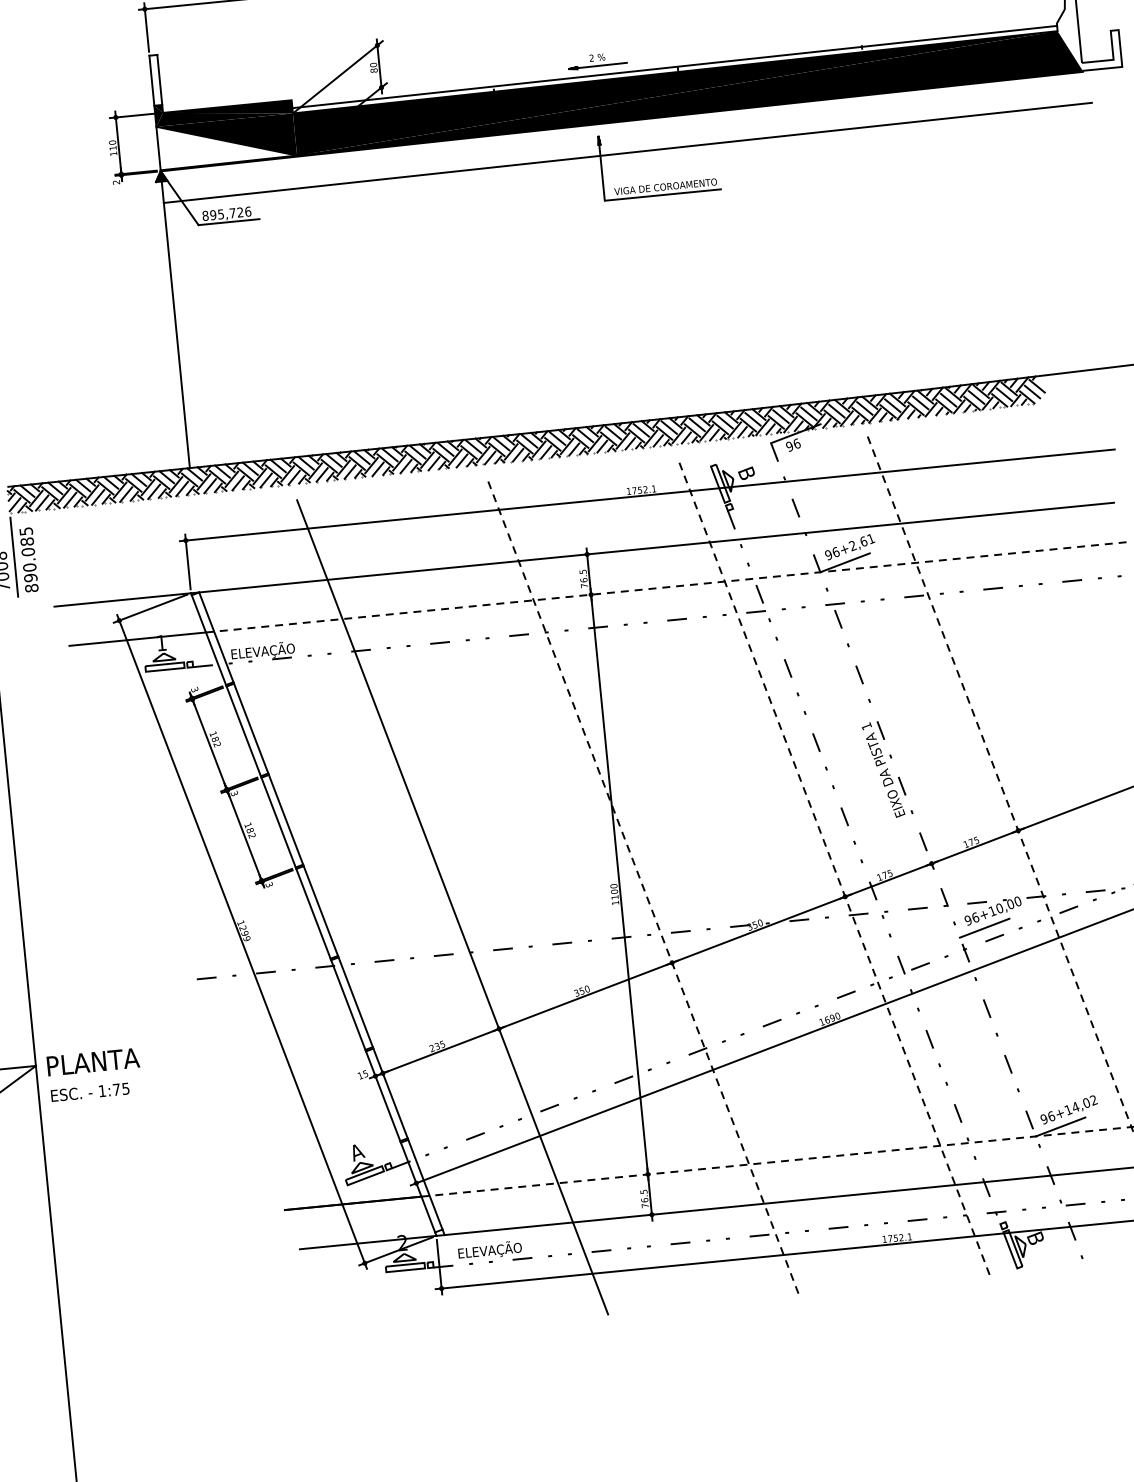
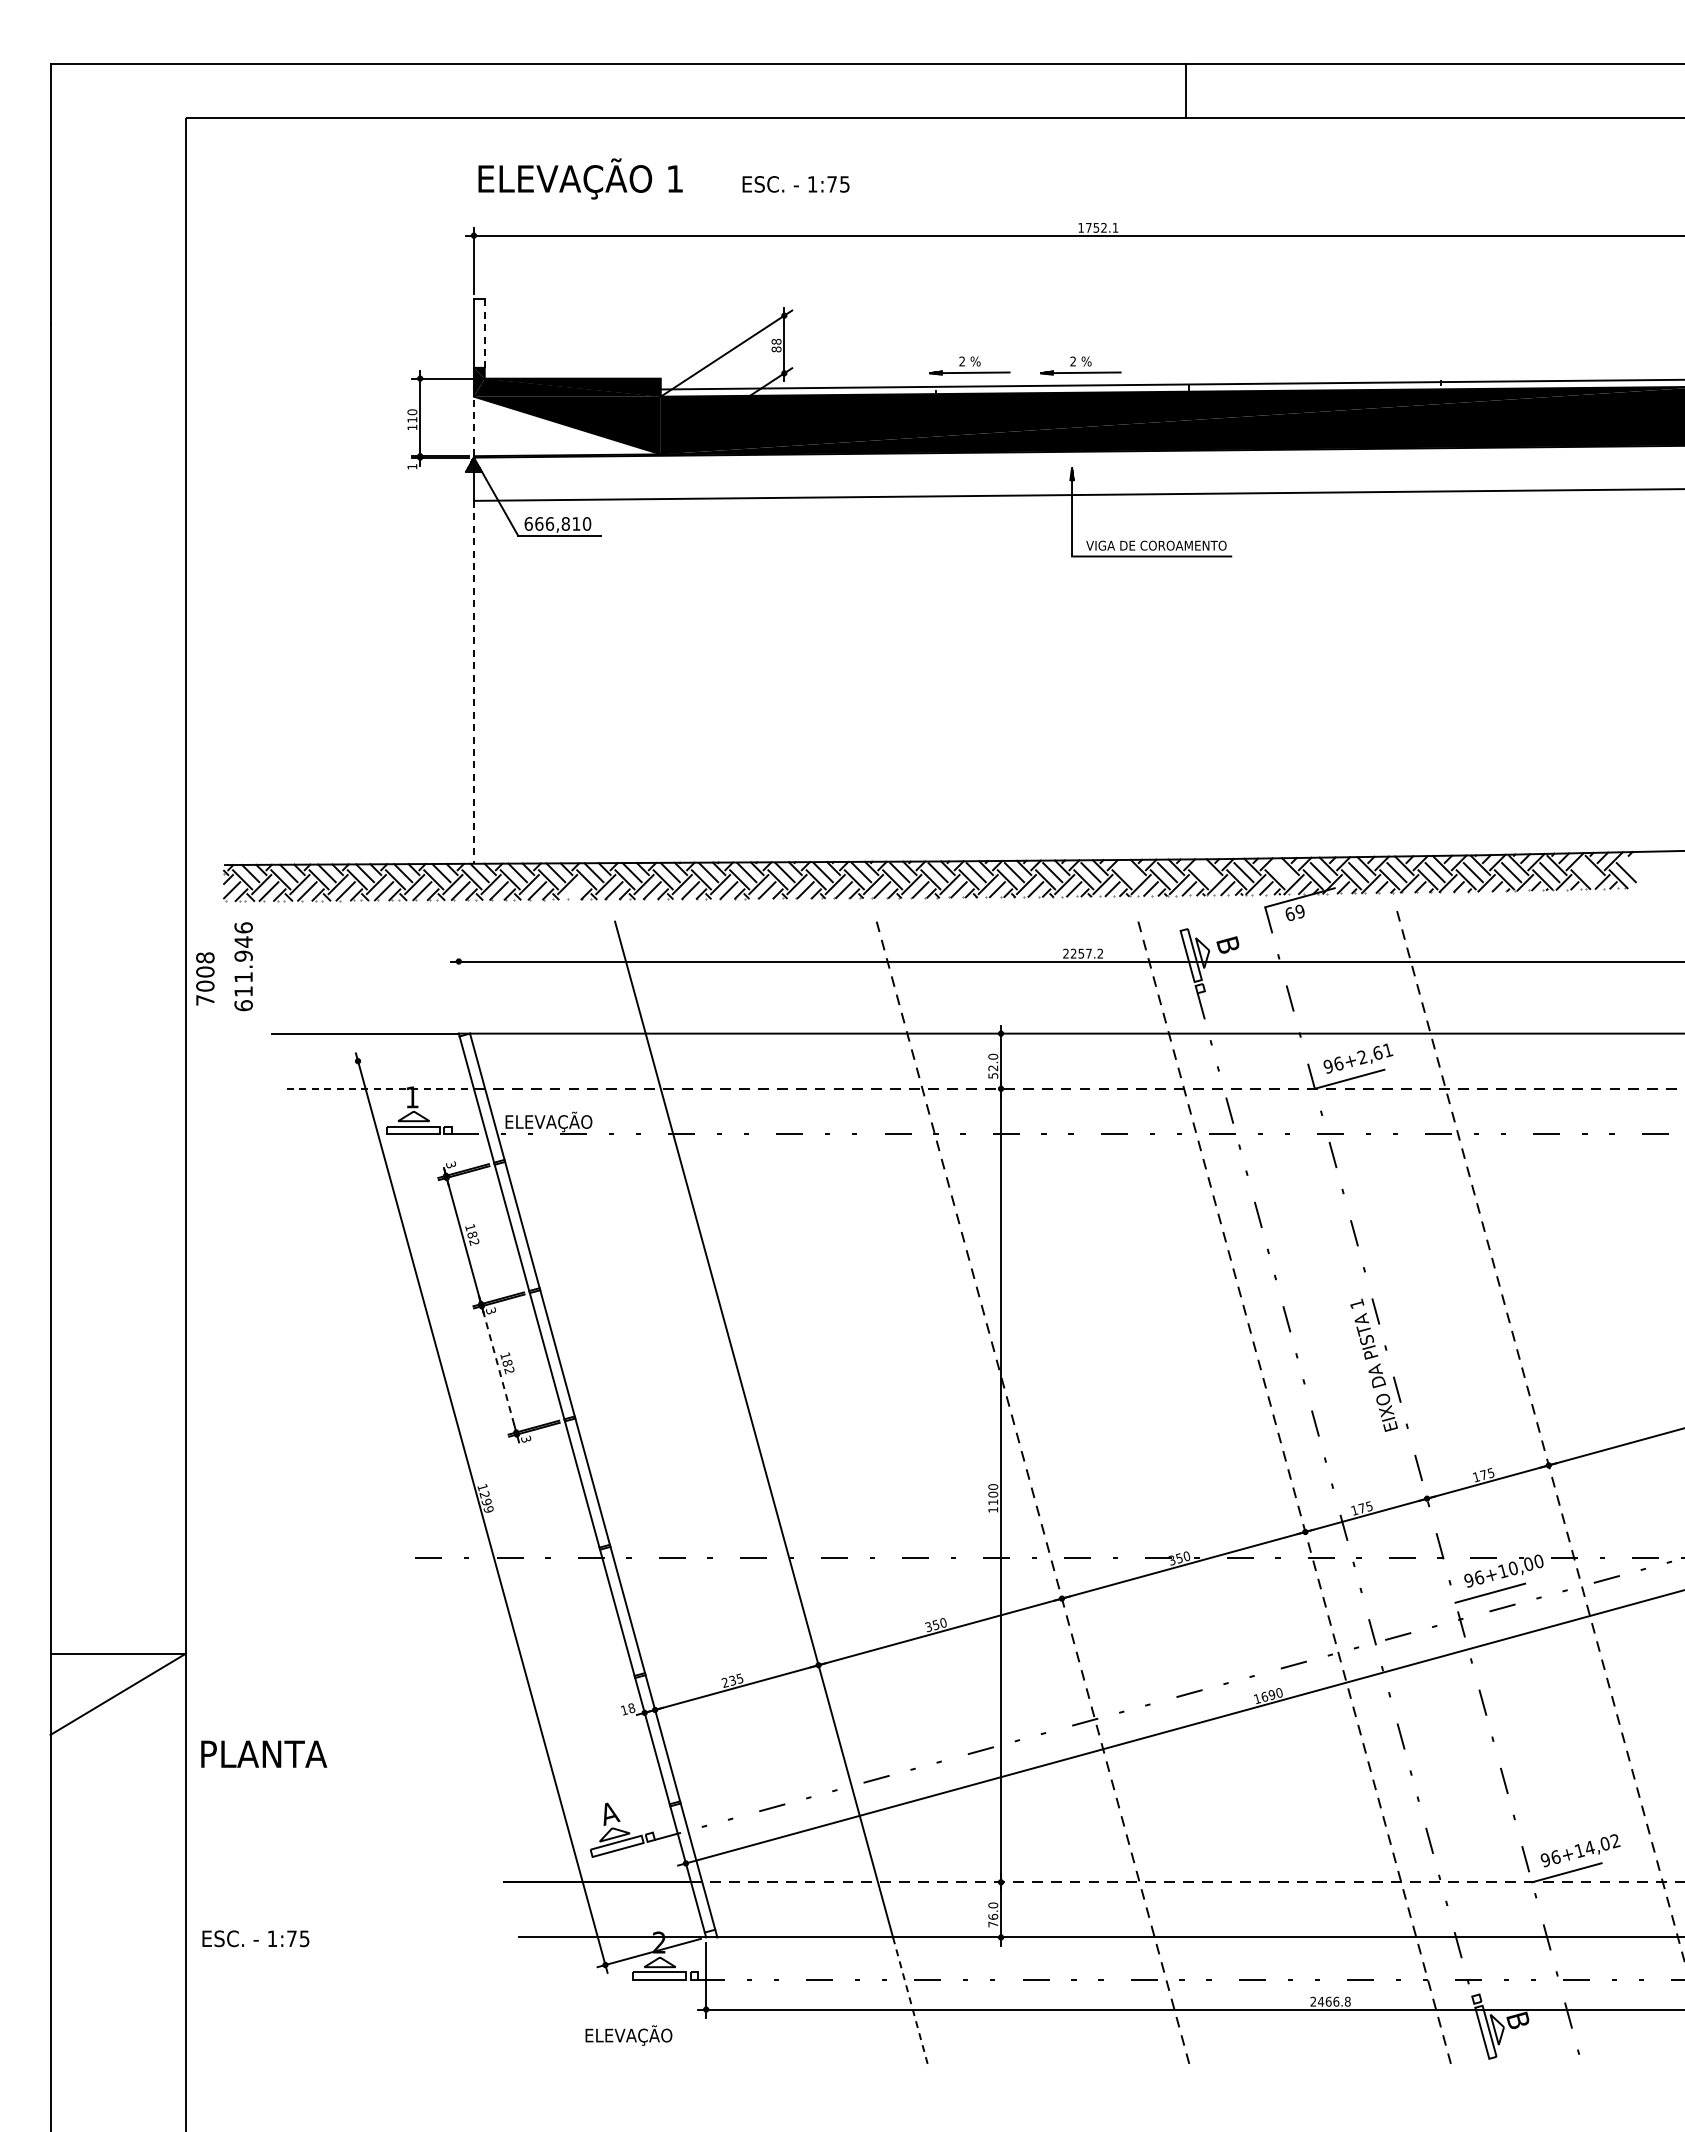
text: (373, 64) -> (776, 341), 80 -> 88
part: (516, 68) -> (969, 365), added
line: (159, 80) -> (484, 334), solid -> dashed
line: (158, 148) -> (473, 426), solid -> dashed
text: (116, 182) -> (412, 466), 2 -> 1
text: (226, 213) -> (557, 523), 895,726 -> 666,810
line: (176, 335) -> (473, 682), solid -> dashed
line: (1037, 386) -> (1633, 865), removed
line: (1004, 394) -> (1587, 872), removed
line: (780, 416) -> (1281, 872), removed
line: (724, 422) -> (1205, 872), removed
line: (668, 427) -> (1128, 872), removed
text: (793, 444) -> (1295, 912), 96 -> 69
line: (265, 480) -> (575, 890), removed
text: (640, 490) -> (1082, 953), 1752.1 -> 2257.2
line: (14, 557) -> (224, 961), removed
text: (28, 559) -> (243, 966), 890.085 -> 611.946
line: (187, 561) -> (458, 990), removed
text: (583, 578) -> (993, 1065), 76.5 -> 52.0
line: (150, 608) -> (401, 1049), removed
line: (137, 638) -> (380, 1088), solid -> dashed
line: (244, 835) -> (499, 1369), solid -> dashed
text: (93, 1061) -> (264, 1753), moved
text: (365, 1073) -> (631, 1708), 15 -> 18
text: (89, 1092) -> (255, 1938), moved
text: (644, 1191) -> (993, 1905), 76.5 -> 76.0
text: (897, 1237) -> (1330, 2001), 1752.1 -> 2466.8
text: (489, 1250) -> (628, 2035), moved
line: (590, 1268) -> (910, 2002), solid -> dashed

